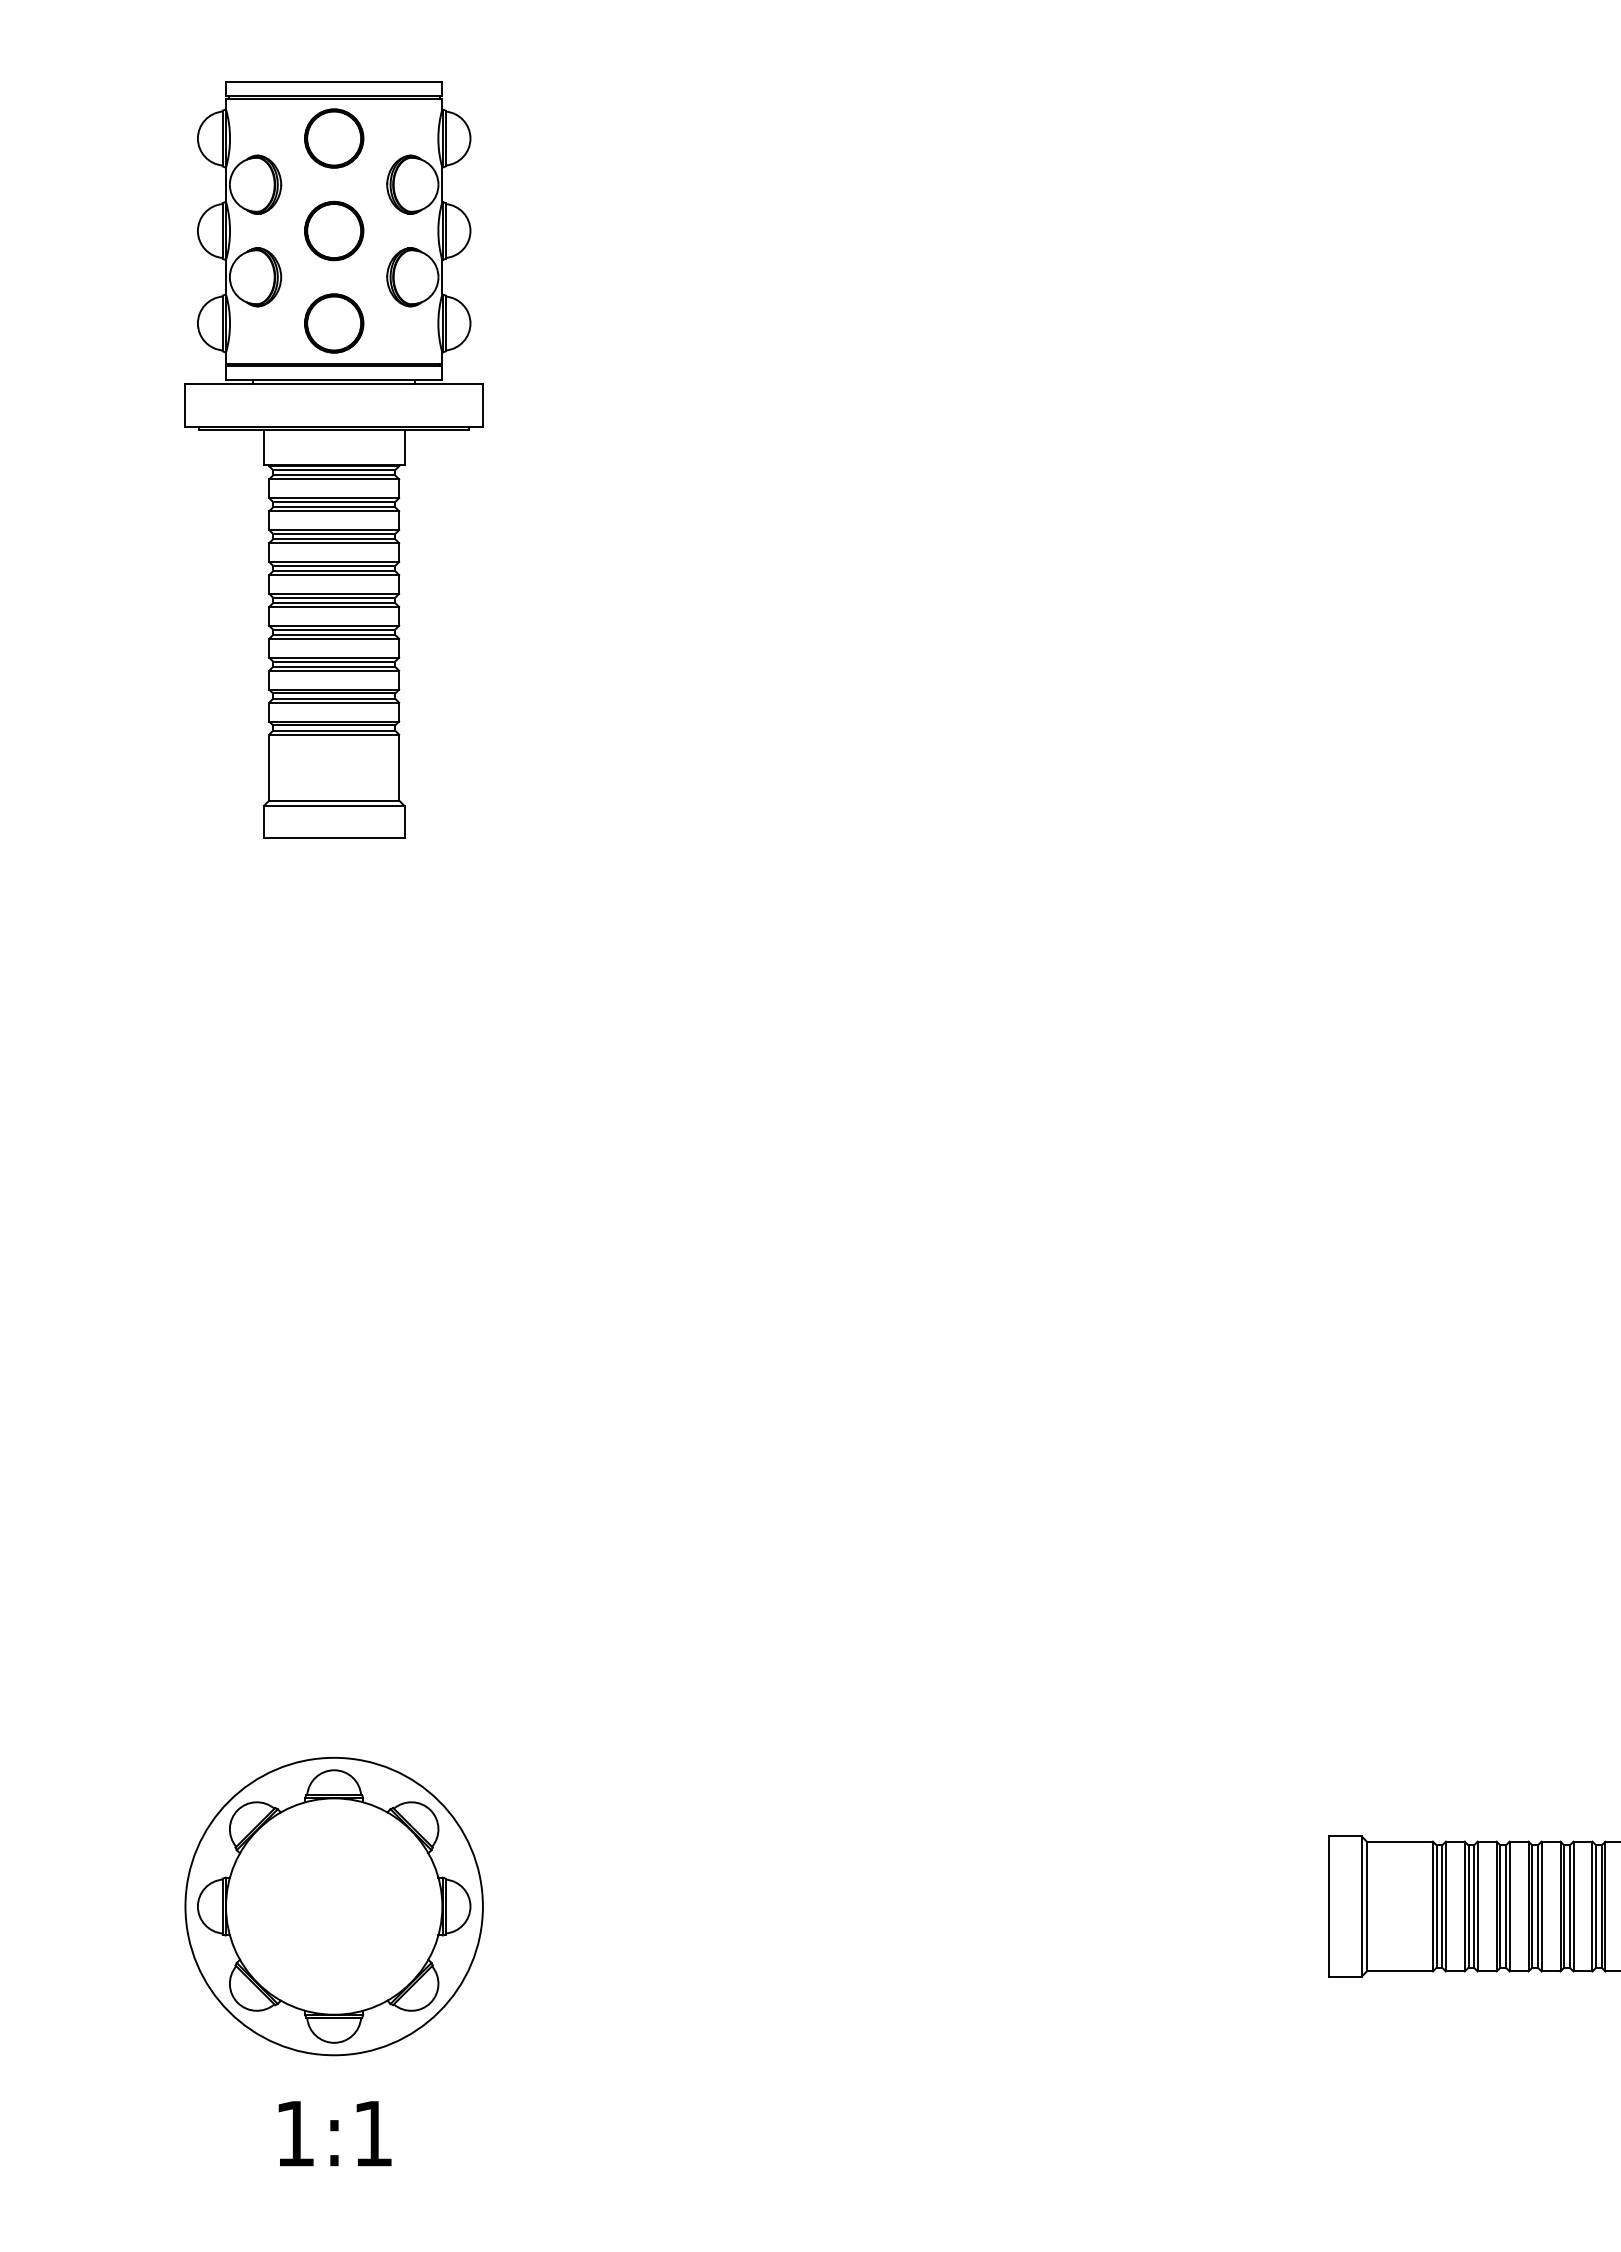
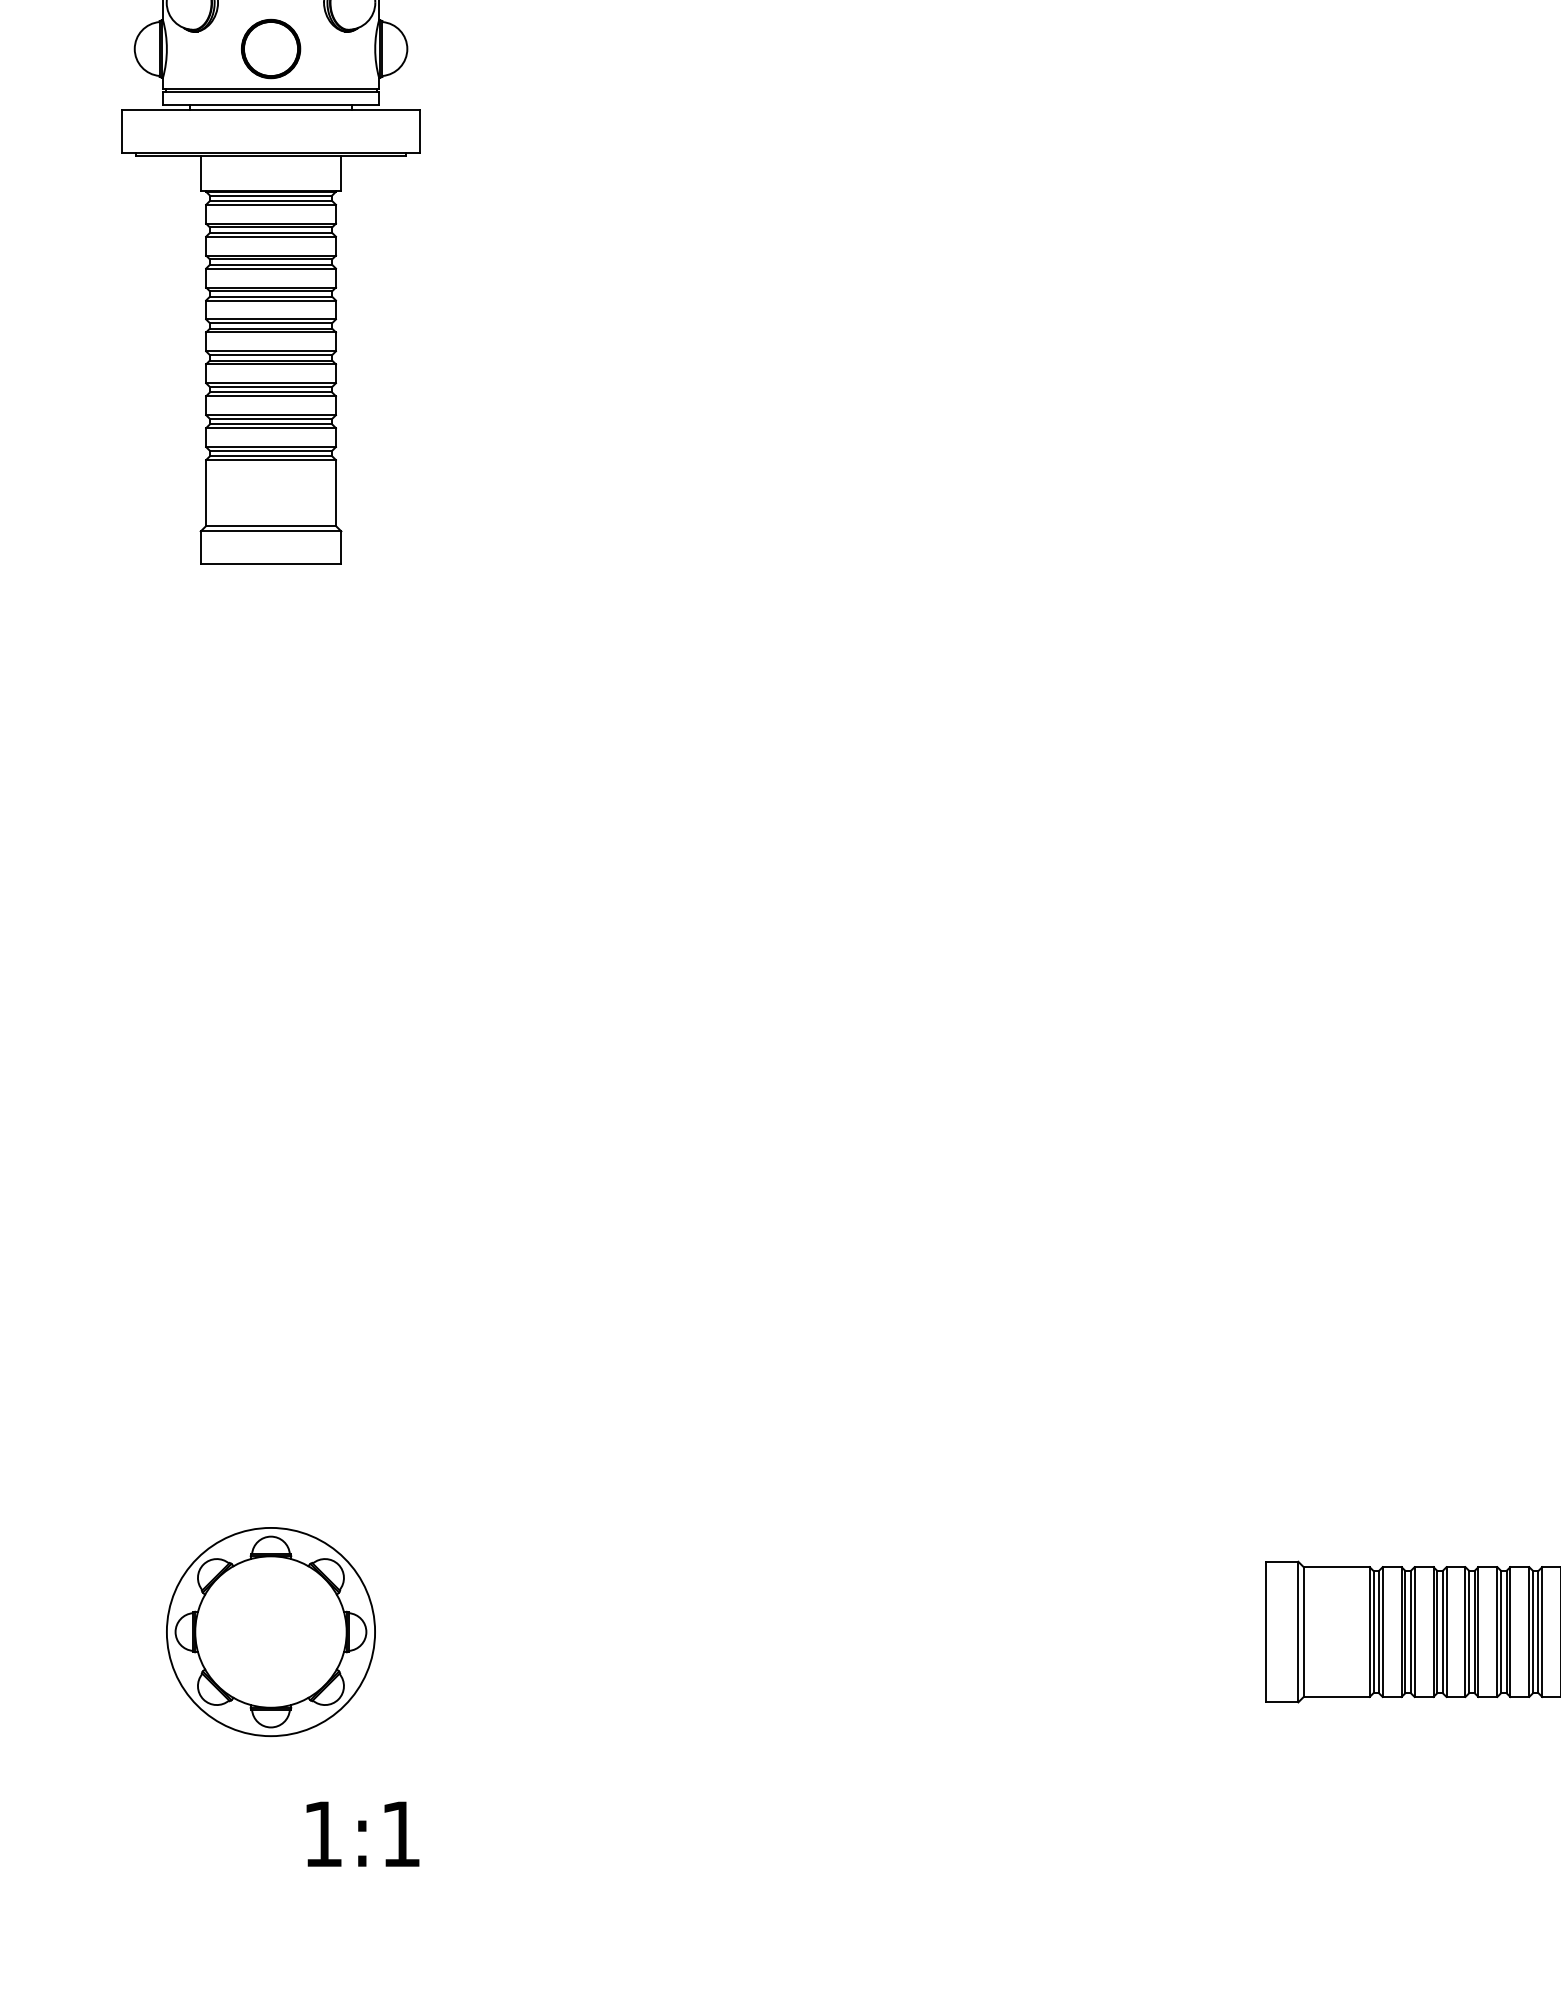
part: (333, 1906) -> (270, 1632), size x0.7
text: (334, 2133) -> (362, 1834), moved

